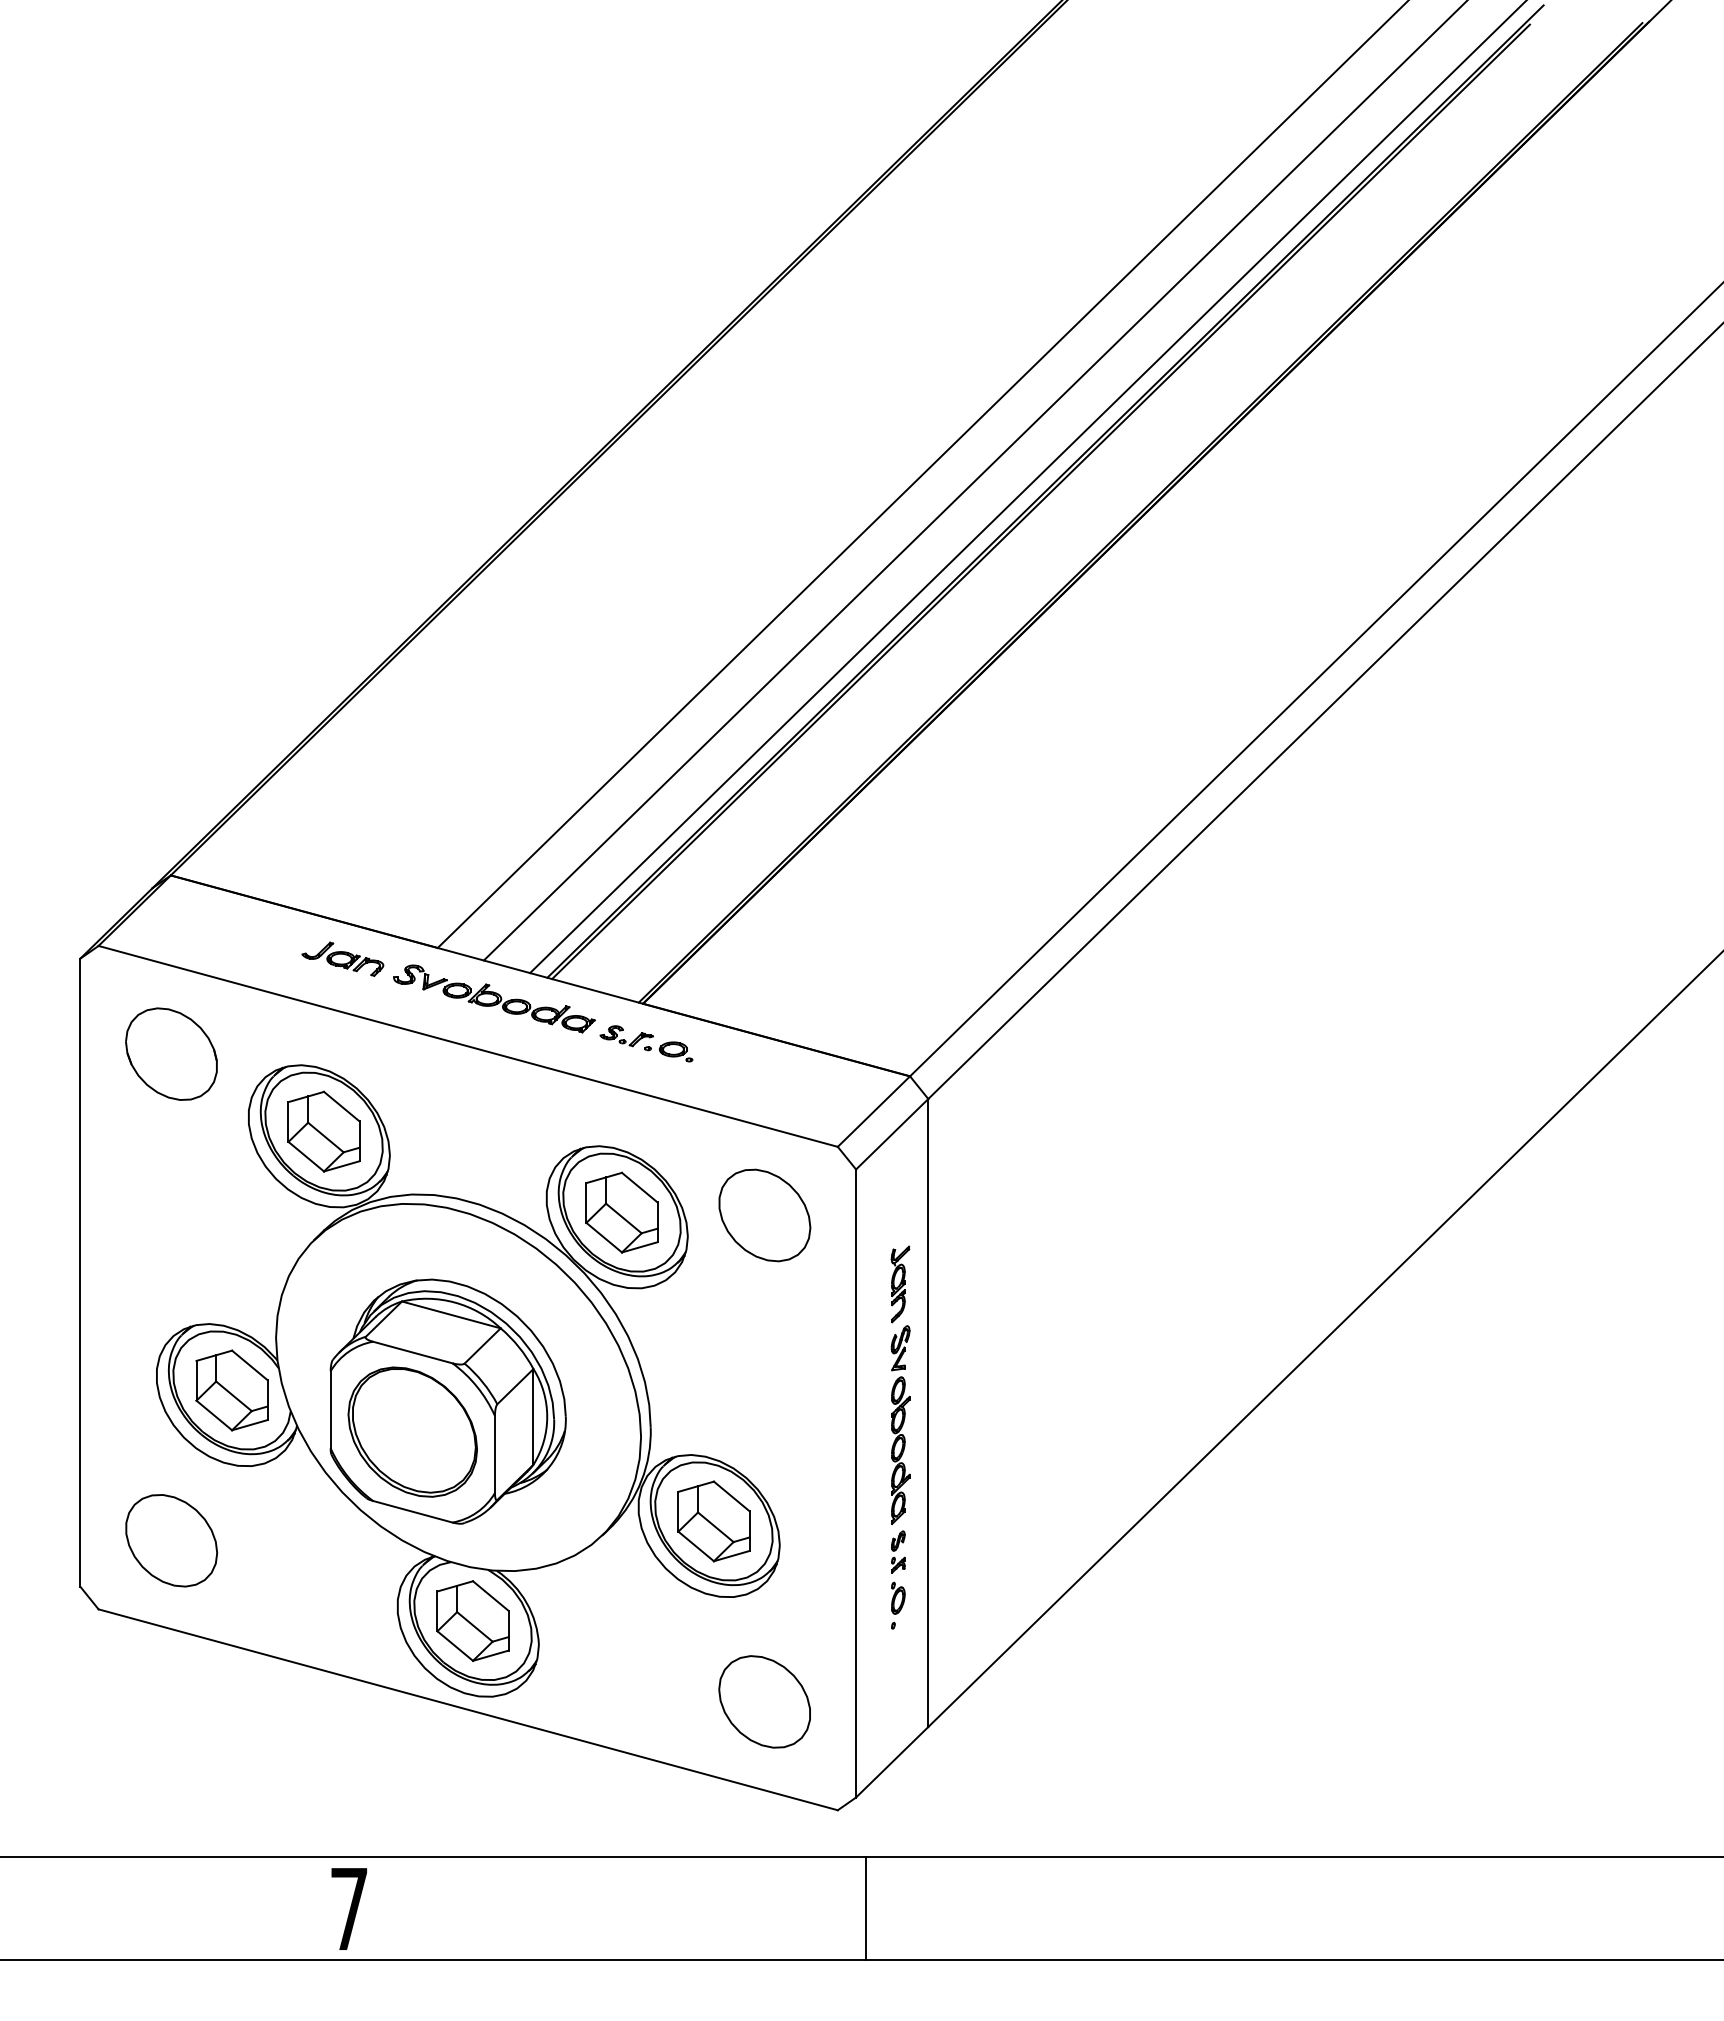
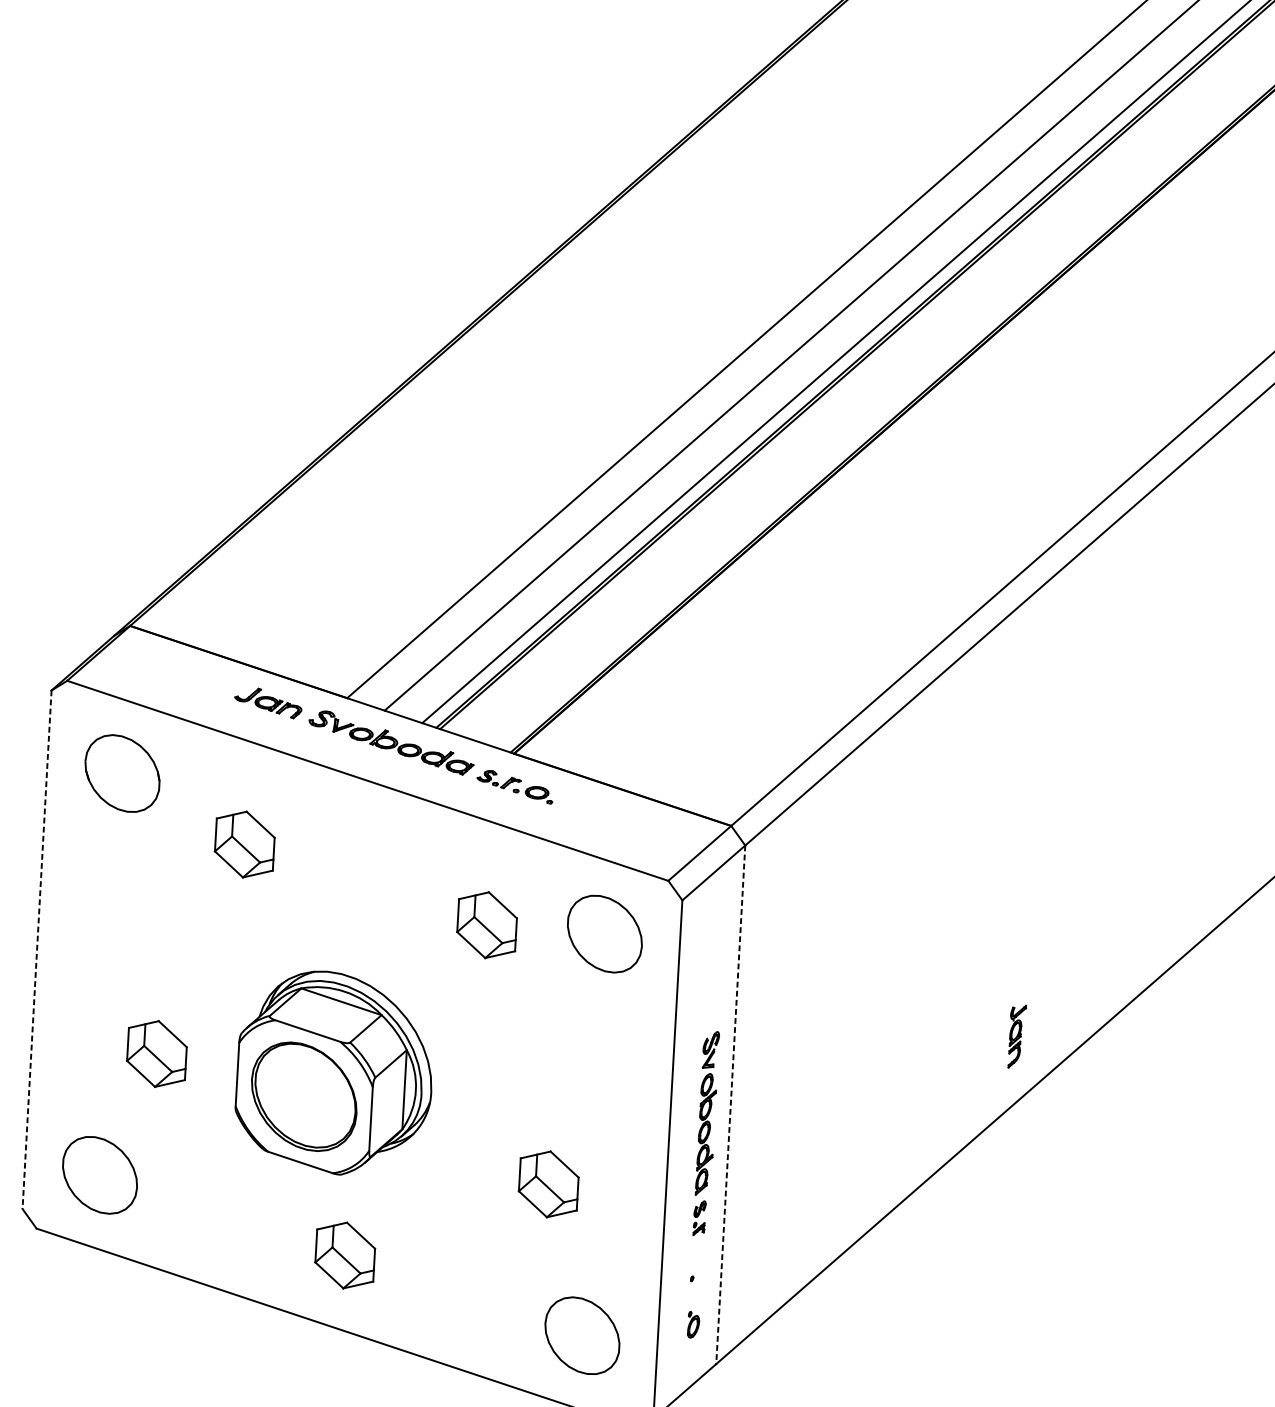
line: (80, 1273) -> (37, 950), solid -> dashed
part: (900, 1284) -> (1017, 1036), moved
part: (468, 1380) -> (352, 1056), removed
line: (928, 1413) -> (730, 1105), solid -> dashed
part: (898, 1597) -> (693, 1324), moved

